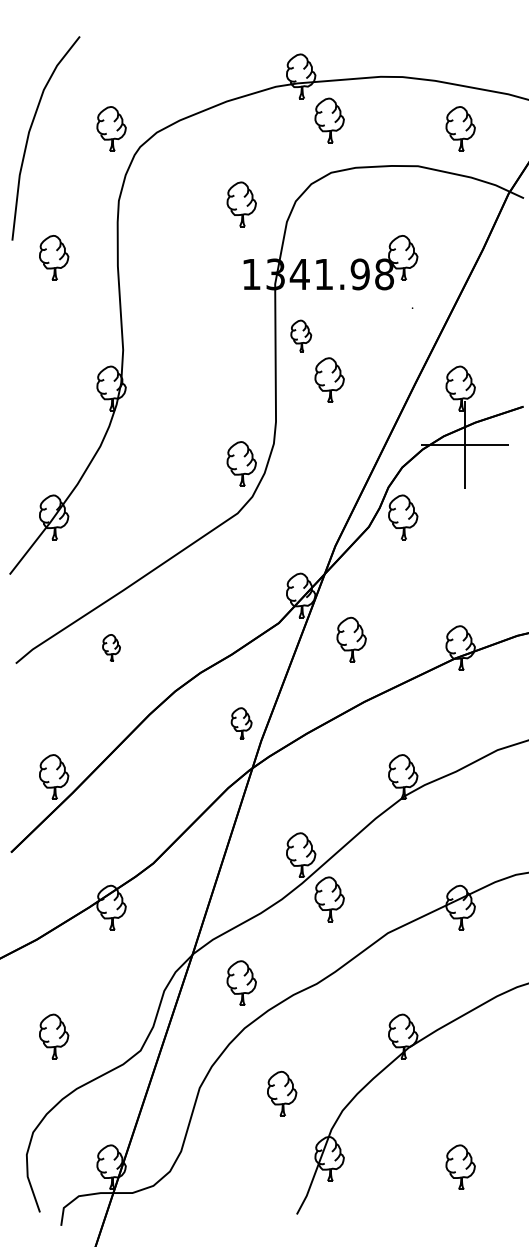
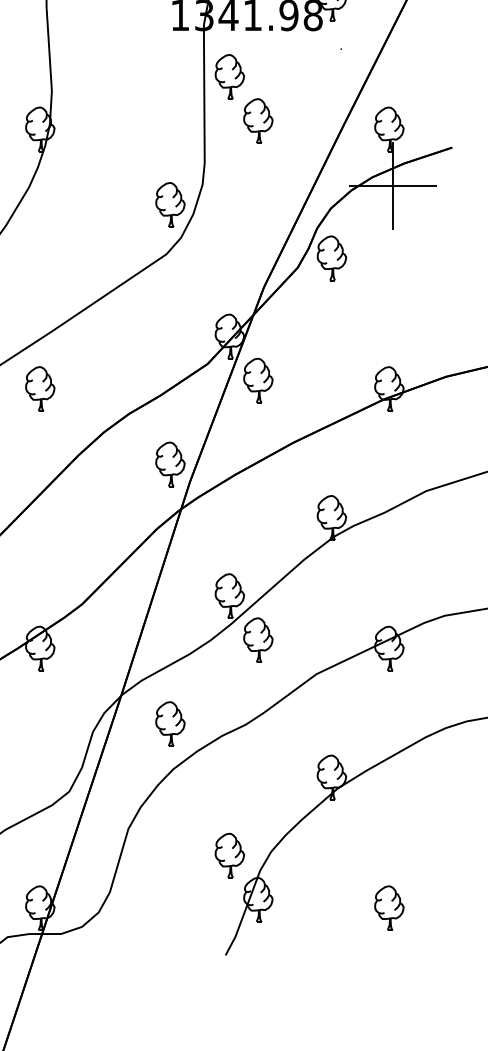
part: (301, 335) -> (230, 76), size x1.43
part: (351, 639) -> (258, 380), moved
part: (111, 647) -> (40, 388), size x1.67
part: (241, 723) -> (170, 464), size x1.43
part: (282, 1093) -> (230, 855), moved

